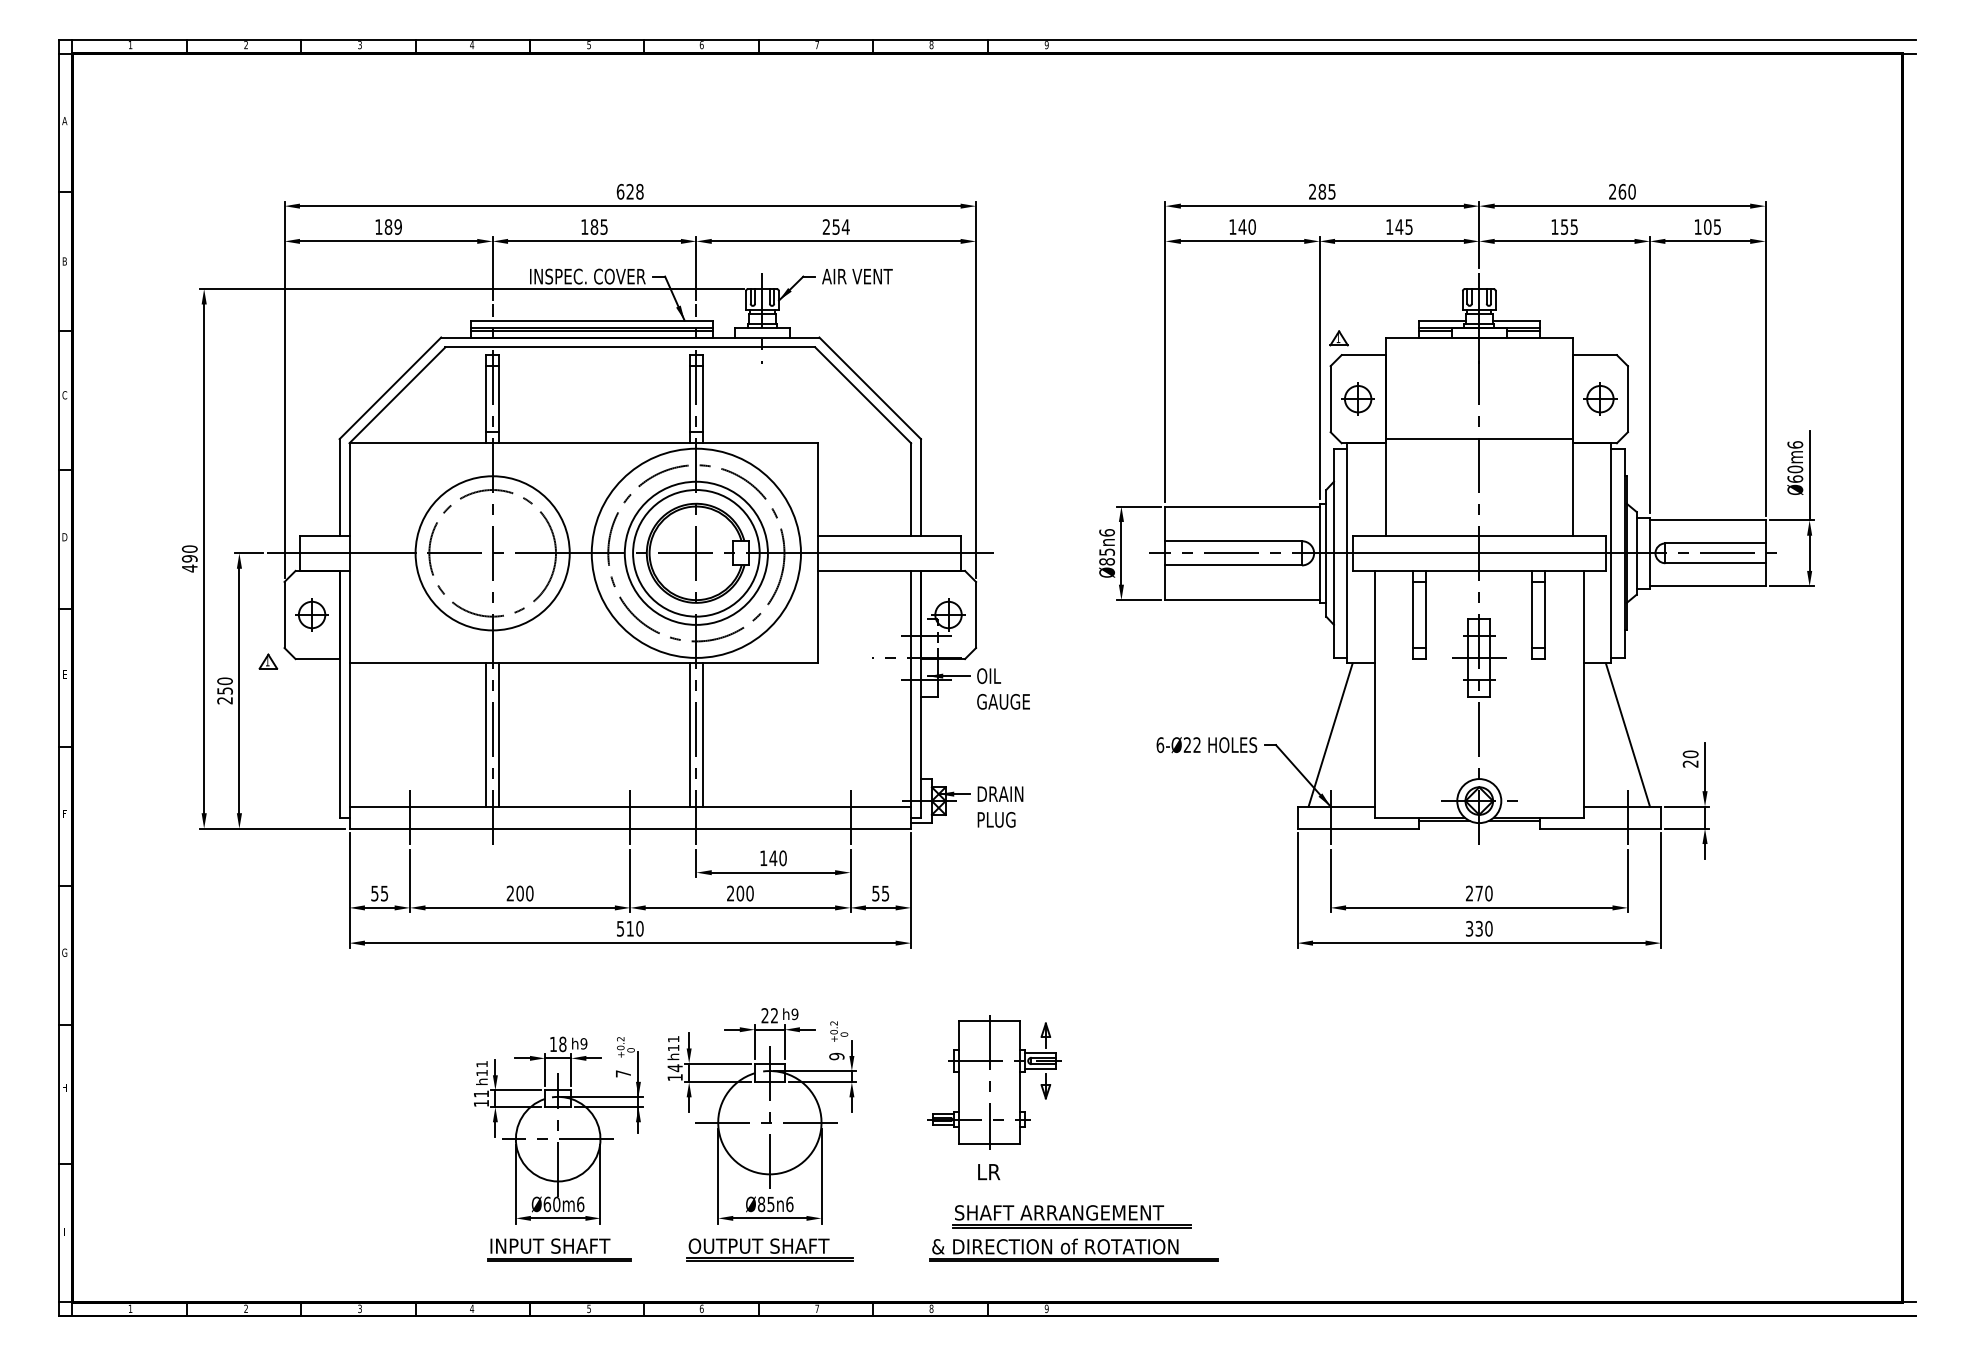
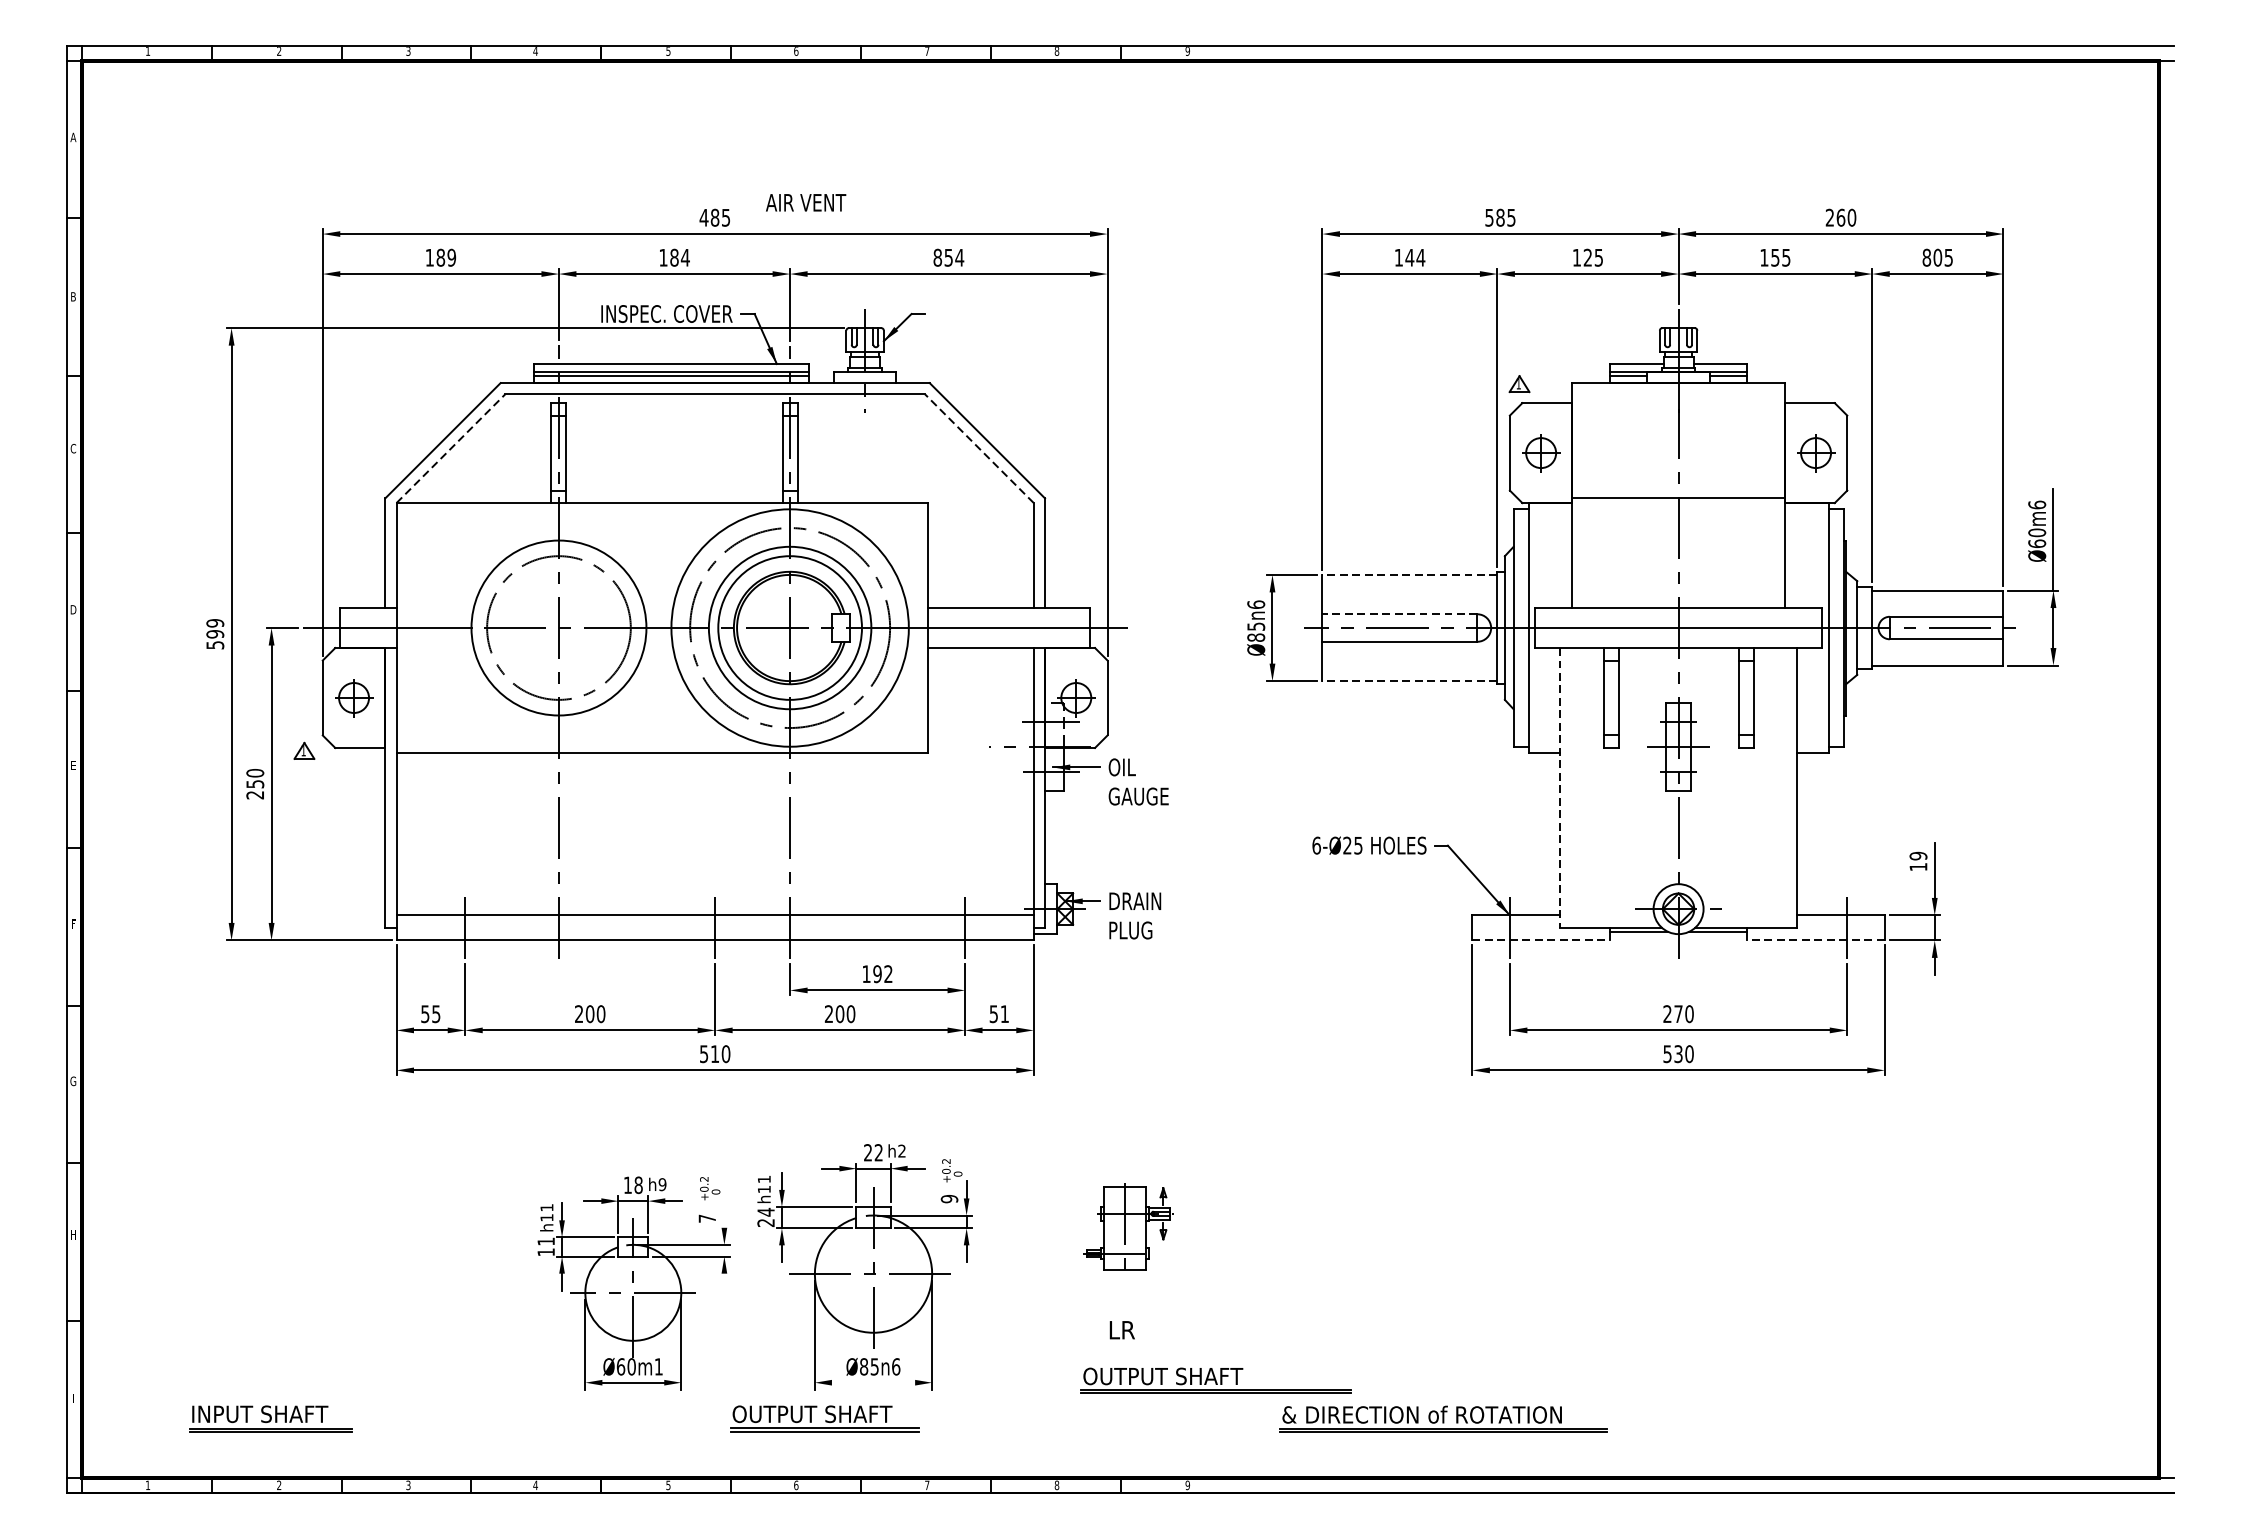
text: (629, 191) -> (714, 217), 628 -> 485
text: (1312, 191) -> (1489, 217), 285 -> 585
text: (604, 226) -> (685, 257), 185 -> 184
text: (826, 226) -> (937, 257), 254 -> 854
text: (1252, 226) -> (1421, 257), 140 -> 144
text: (1399, 226) -> (1588, 257), 145 -> 125
text: (1697, 226) -> (1926, 257), 105 -> 805
text: (857, 276) -> (806, 202), moved
line: (397, 395) -> (450, 448), solid -> dashed
line: (863, 395) -> (979, 448), solid -> dashed
line: (1242, 506) -> (1409, 574), solid -> dashed
line: (1233, 541) -> (1399, 614), solid -> dashed
text: (189, 558) -> (214, 633), 490 -> 599
line: (1242, 600) -> (1409, 681), solid -> dashed
line: (1374, 694) -> (1559, 788), solid -> dashed
line: (486, 734) -> (551, 833), removed
line: (499, 734) -> (566, 833), removed
line: (689, 734) -> (782, 833), removed
line: (702, 734) -> (797, 833), removed
line: (1330, 734) -> (1509, 833), removed
line: (1627, 734) -> (1846, 833), removed
text: (1196, 745) -> (1357, 846), 6-Ø22 -> 6-Ø25
text: (1690, 758) -> (1918, 860), 20 -> 19
line: (1358, 828) -> (1541, 940), solid -> dashed
line: (1600, 828) -> (1816, 940), solid -> dashed
text: (777, 858) -> (882, 974), 140 -> 192
text: (885, 893) -> (1004, 1014), 55 -> 51
text: (1469, 927) -> (1667, 1052), 330 -> 530
text: (794, 1014) -> (901, 1151), h9 -> h2
text: (674, 1077) -> (765, 1222), 14 -> 24
part: (994, 1082) -> (1128, 1228), size x0.6
line: (638, 1092) -> (724, 1239), removed
text: (580, 1204) -> (658, 1366), Ø60m6 -> Ø60m1
text: (1059, 1212) -> (1202, 1376), SHAFT ARRANGEMENT -> OUTPUT SHAFT
line: (769, 1218) -> (873, 1382), removed
part: (559, 1249) -> (270, 1418), moved
part: (769, 1249) -> (824, 1418), moved
part: (1073, 1249) -> (1442, 1418), moved

